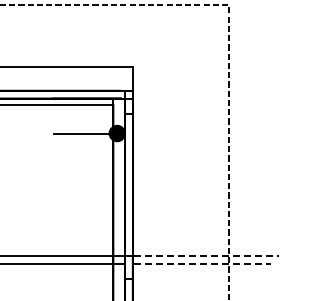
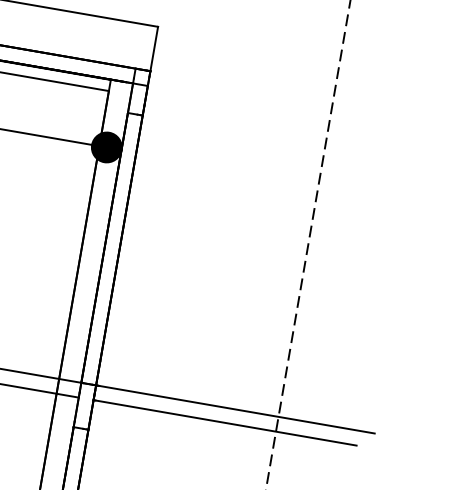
line: (207, 255) -> (238, 409), dashed -> solid
line: (202, 263) -> (226, 422), dashed -> solid

